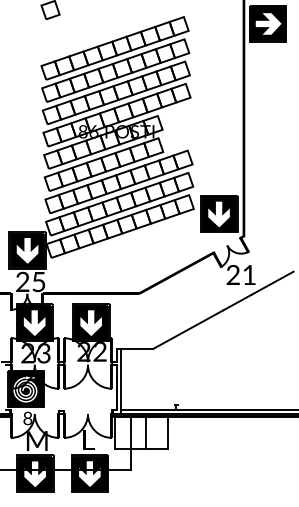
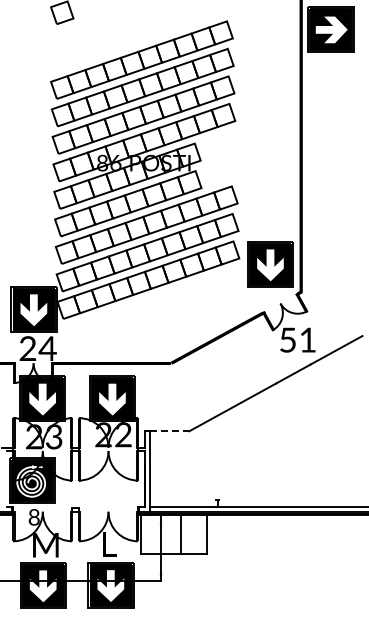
text: (232, 274) -> (287, 339), 21 -> 51
text: (38, 281) -> (47, 348), 25 -> 24
line: (137, 349) -> (169, 431), solid -> dashed

